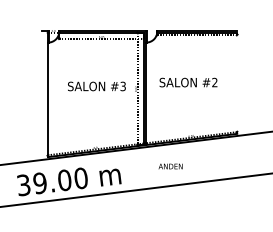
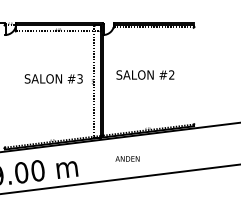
line: (48, 93) -> (5, 85), removed

